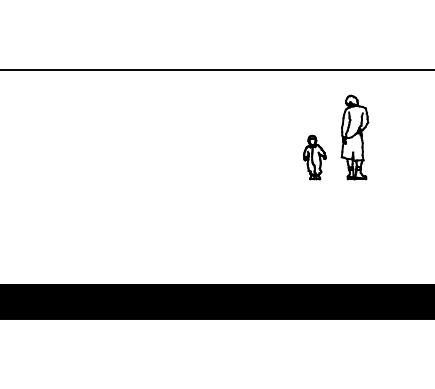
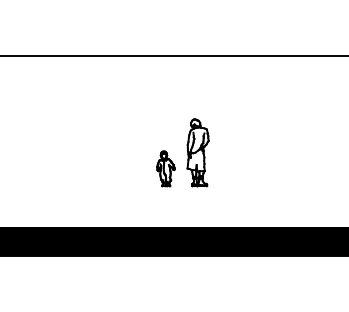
part: (336, 137) -> (183, 152), moved

